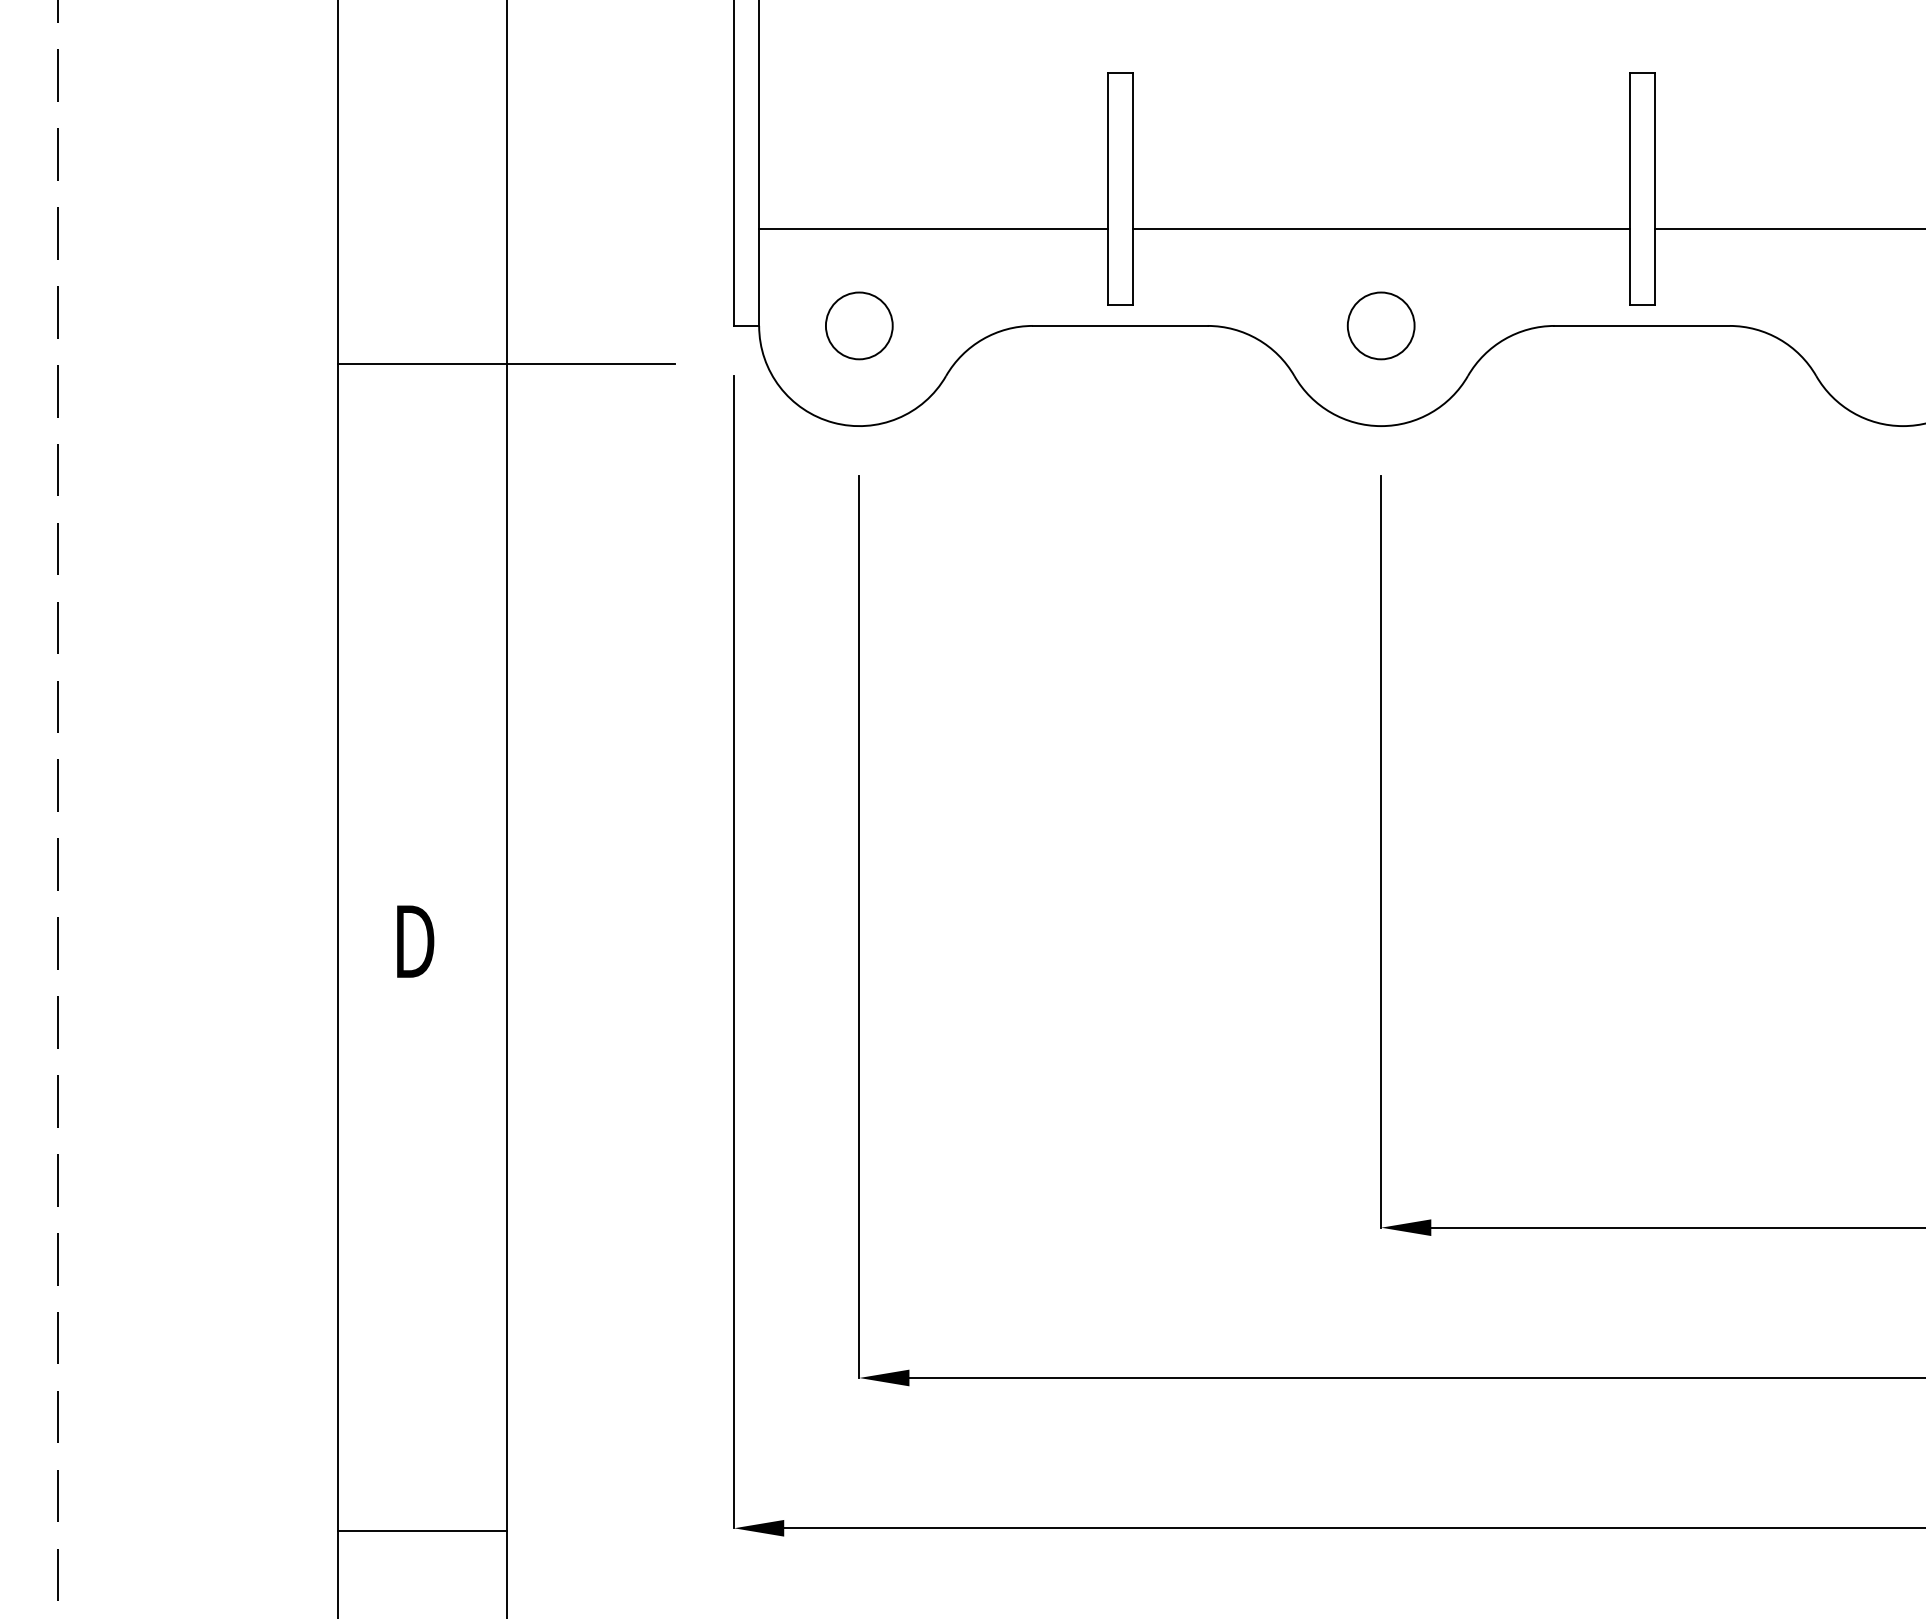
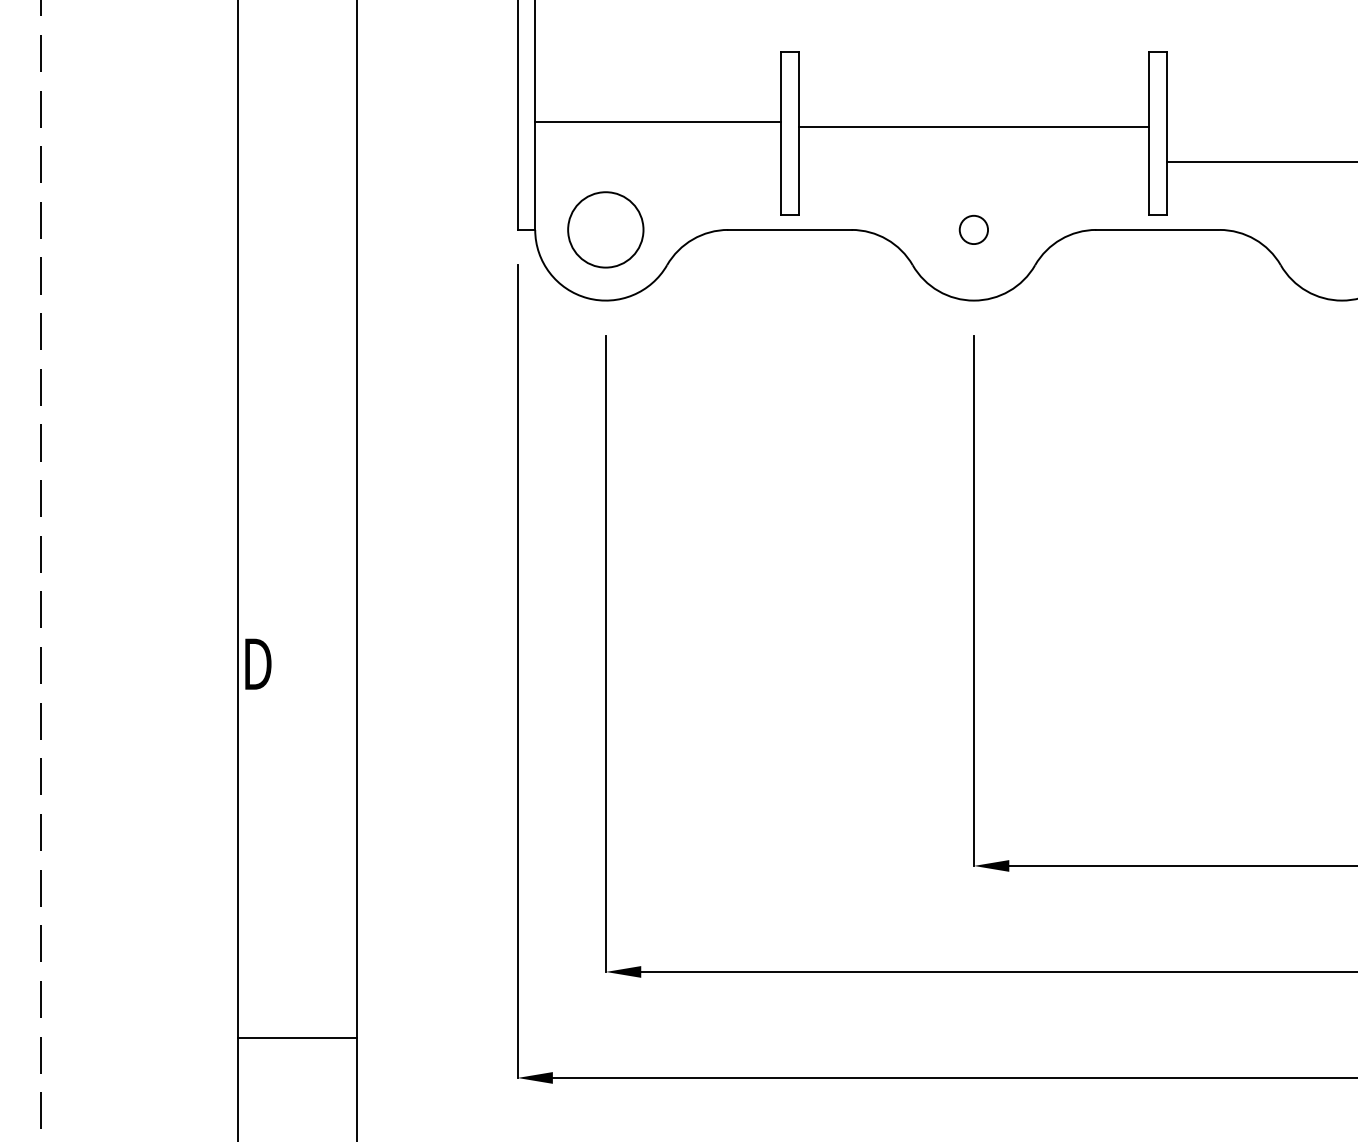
line: (933, 229) -> (658, 121), moved
line: (1380, 229) -> (973, 126), moved
circle: (859, 325) -> (606, 229), size x1.6
circle: (1380, 325) -> (973, 229), size x0.6
line: (506, 364) -> (357, 257), removed
text: (415, 941) -> (258, 664), moved
line: (422, 1530) -> (297, 1037), moved

